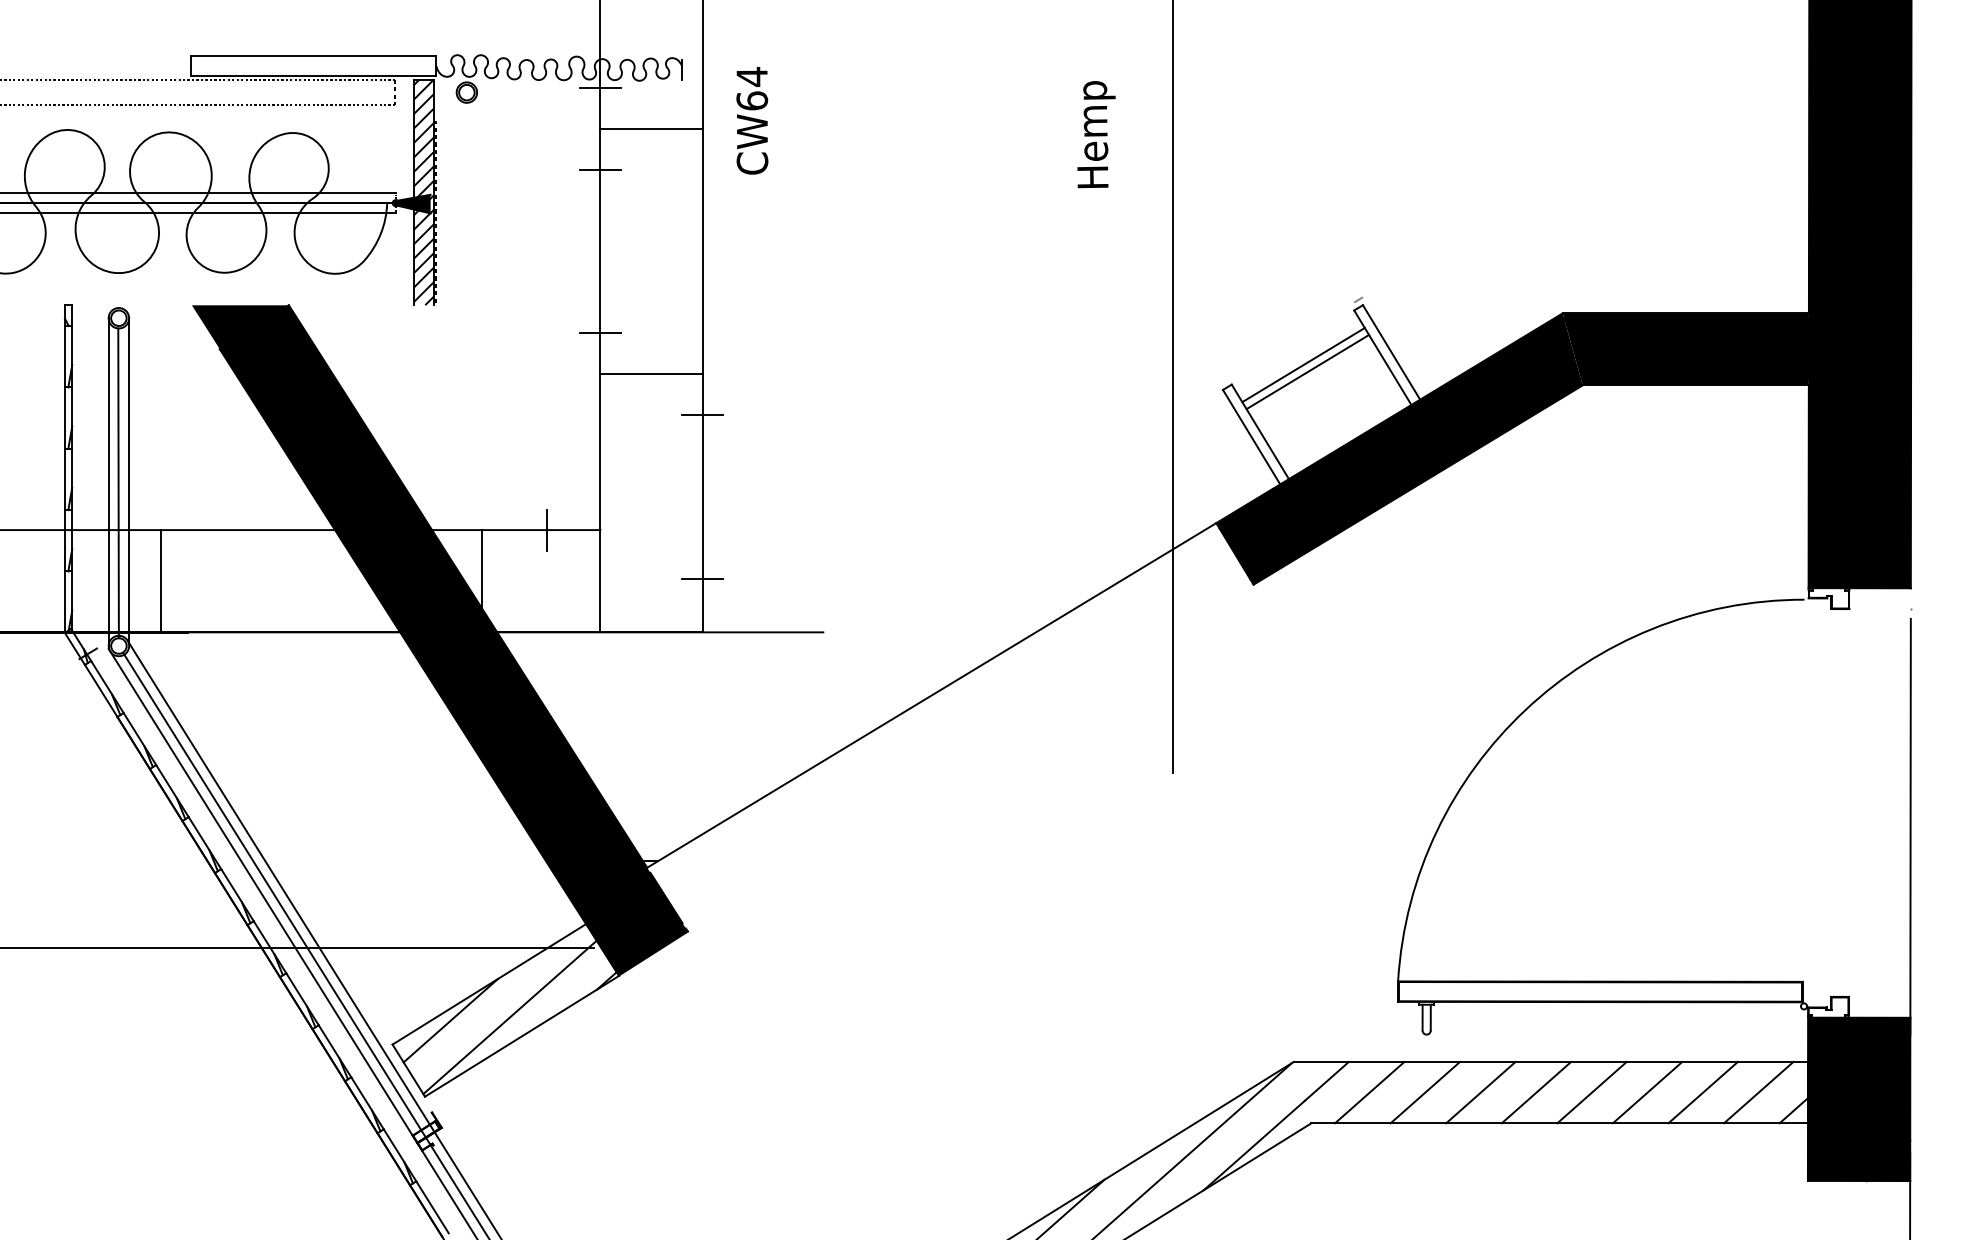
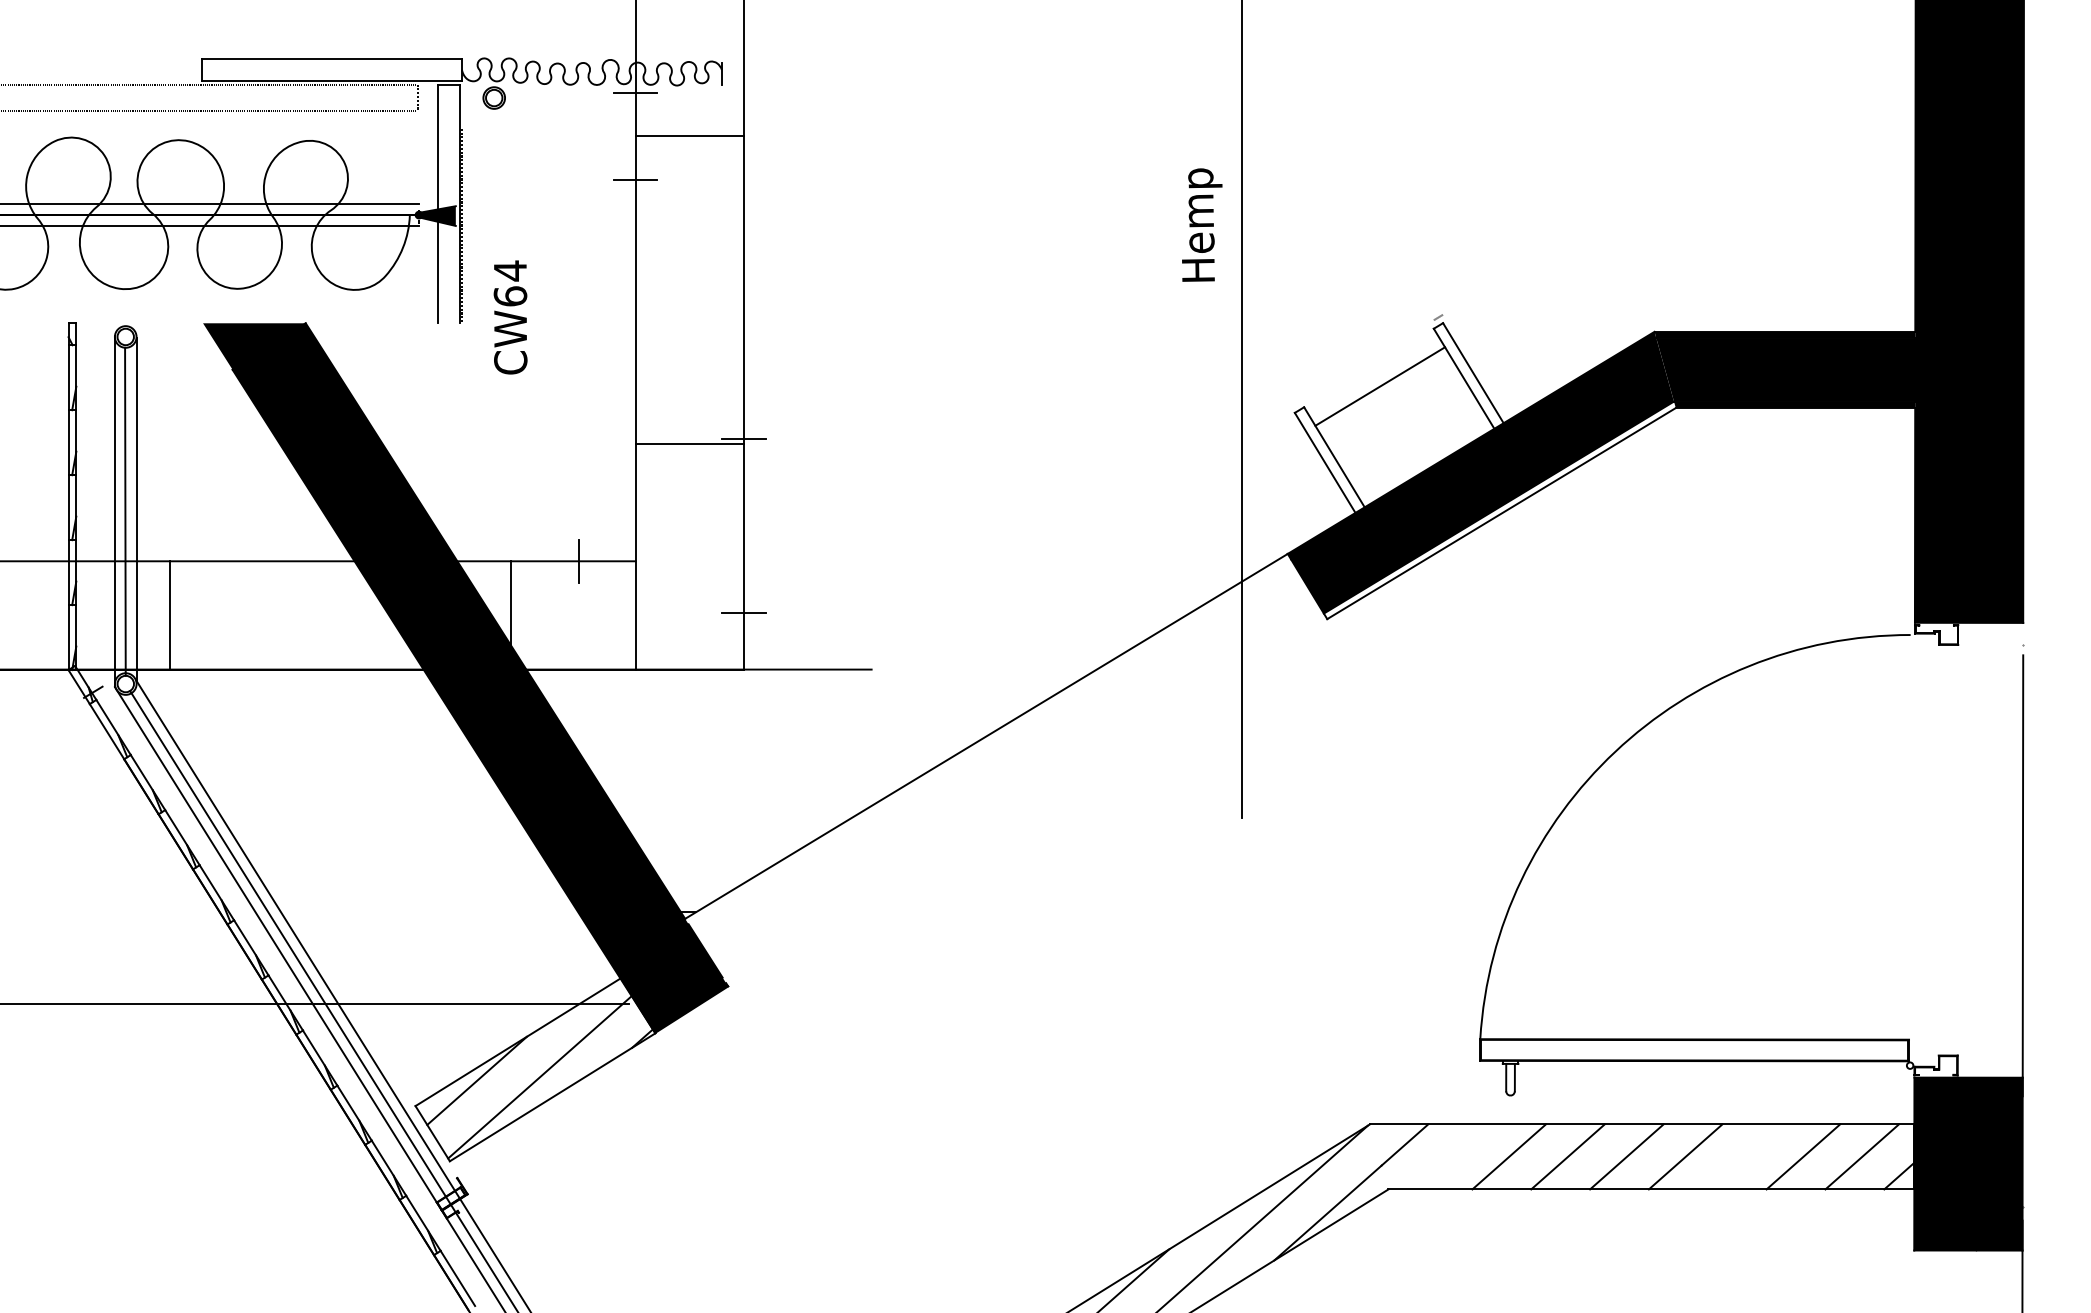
text: (752, 120) -> (510, 317), moved
text: (1096, 134) -> (1202, 224), moved
hatch: (423, 192) -> (448, 203), removed
line: (599, 333) -> (634, 353), removed
line: (1307, 371) -> (1384, 393), removed
line: (651, 374) -> (689, 444), moved
fill: (1416, 481) -> (1499, 509), removed
line: (1369, 1092) -> (1449, 1156), removed
line: (1647, 1092) -> (1744, 1156), removed

